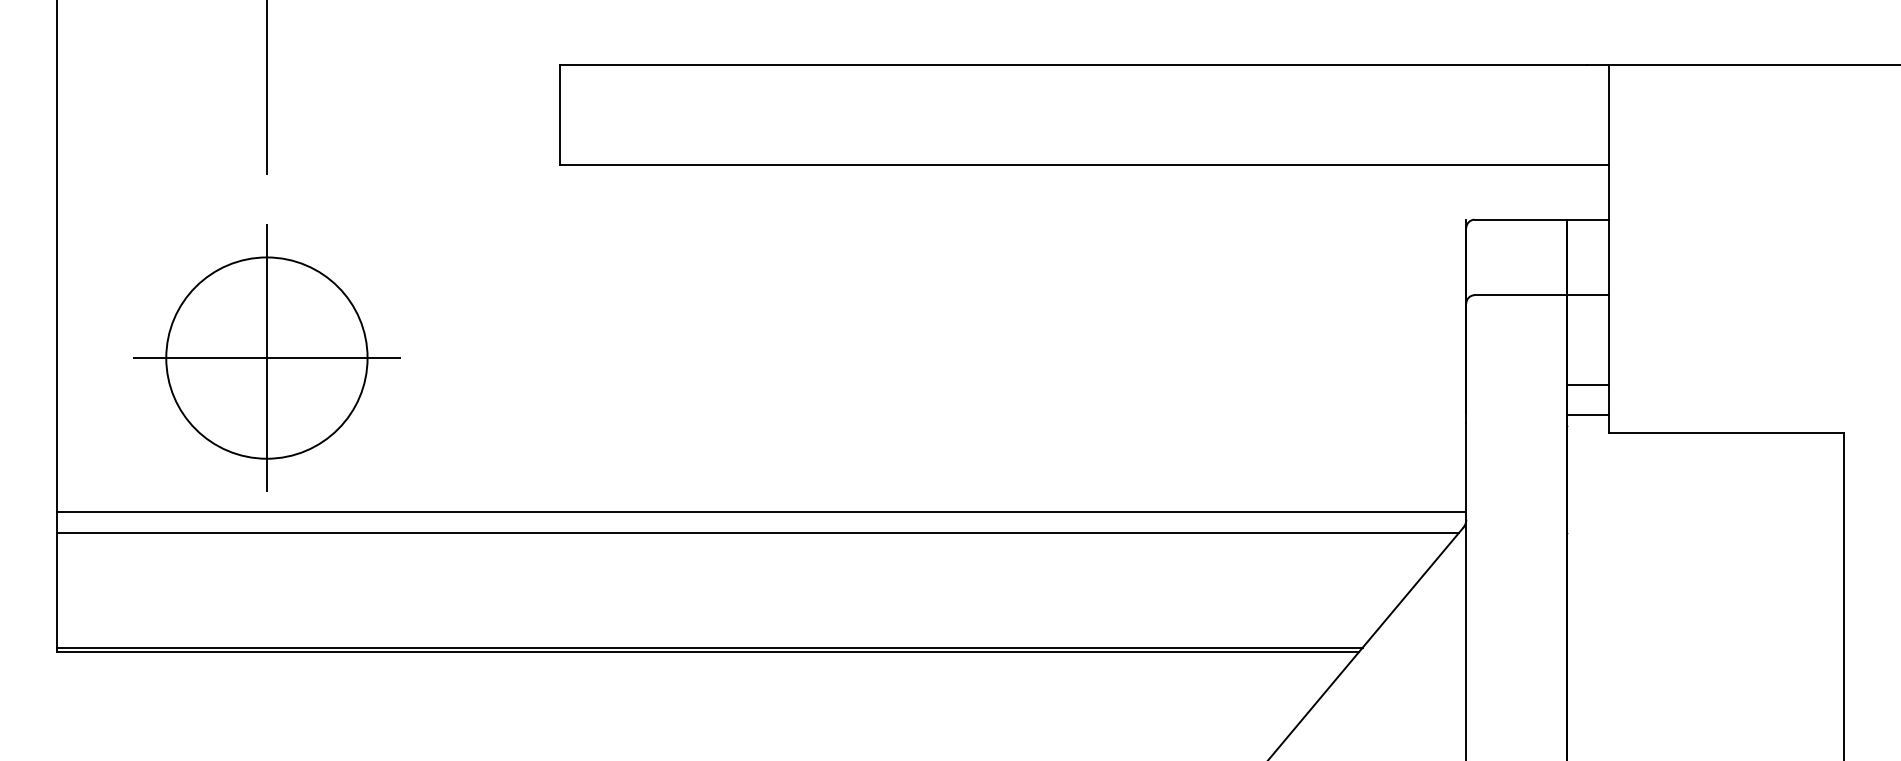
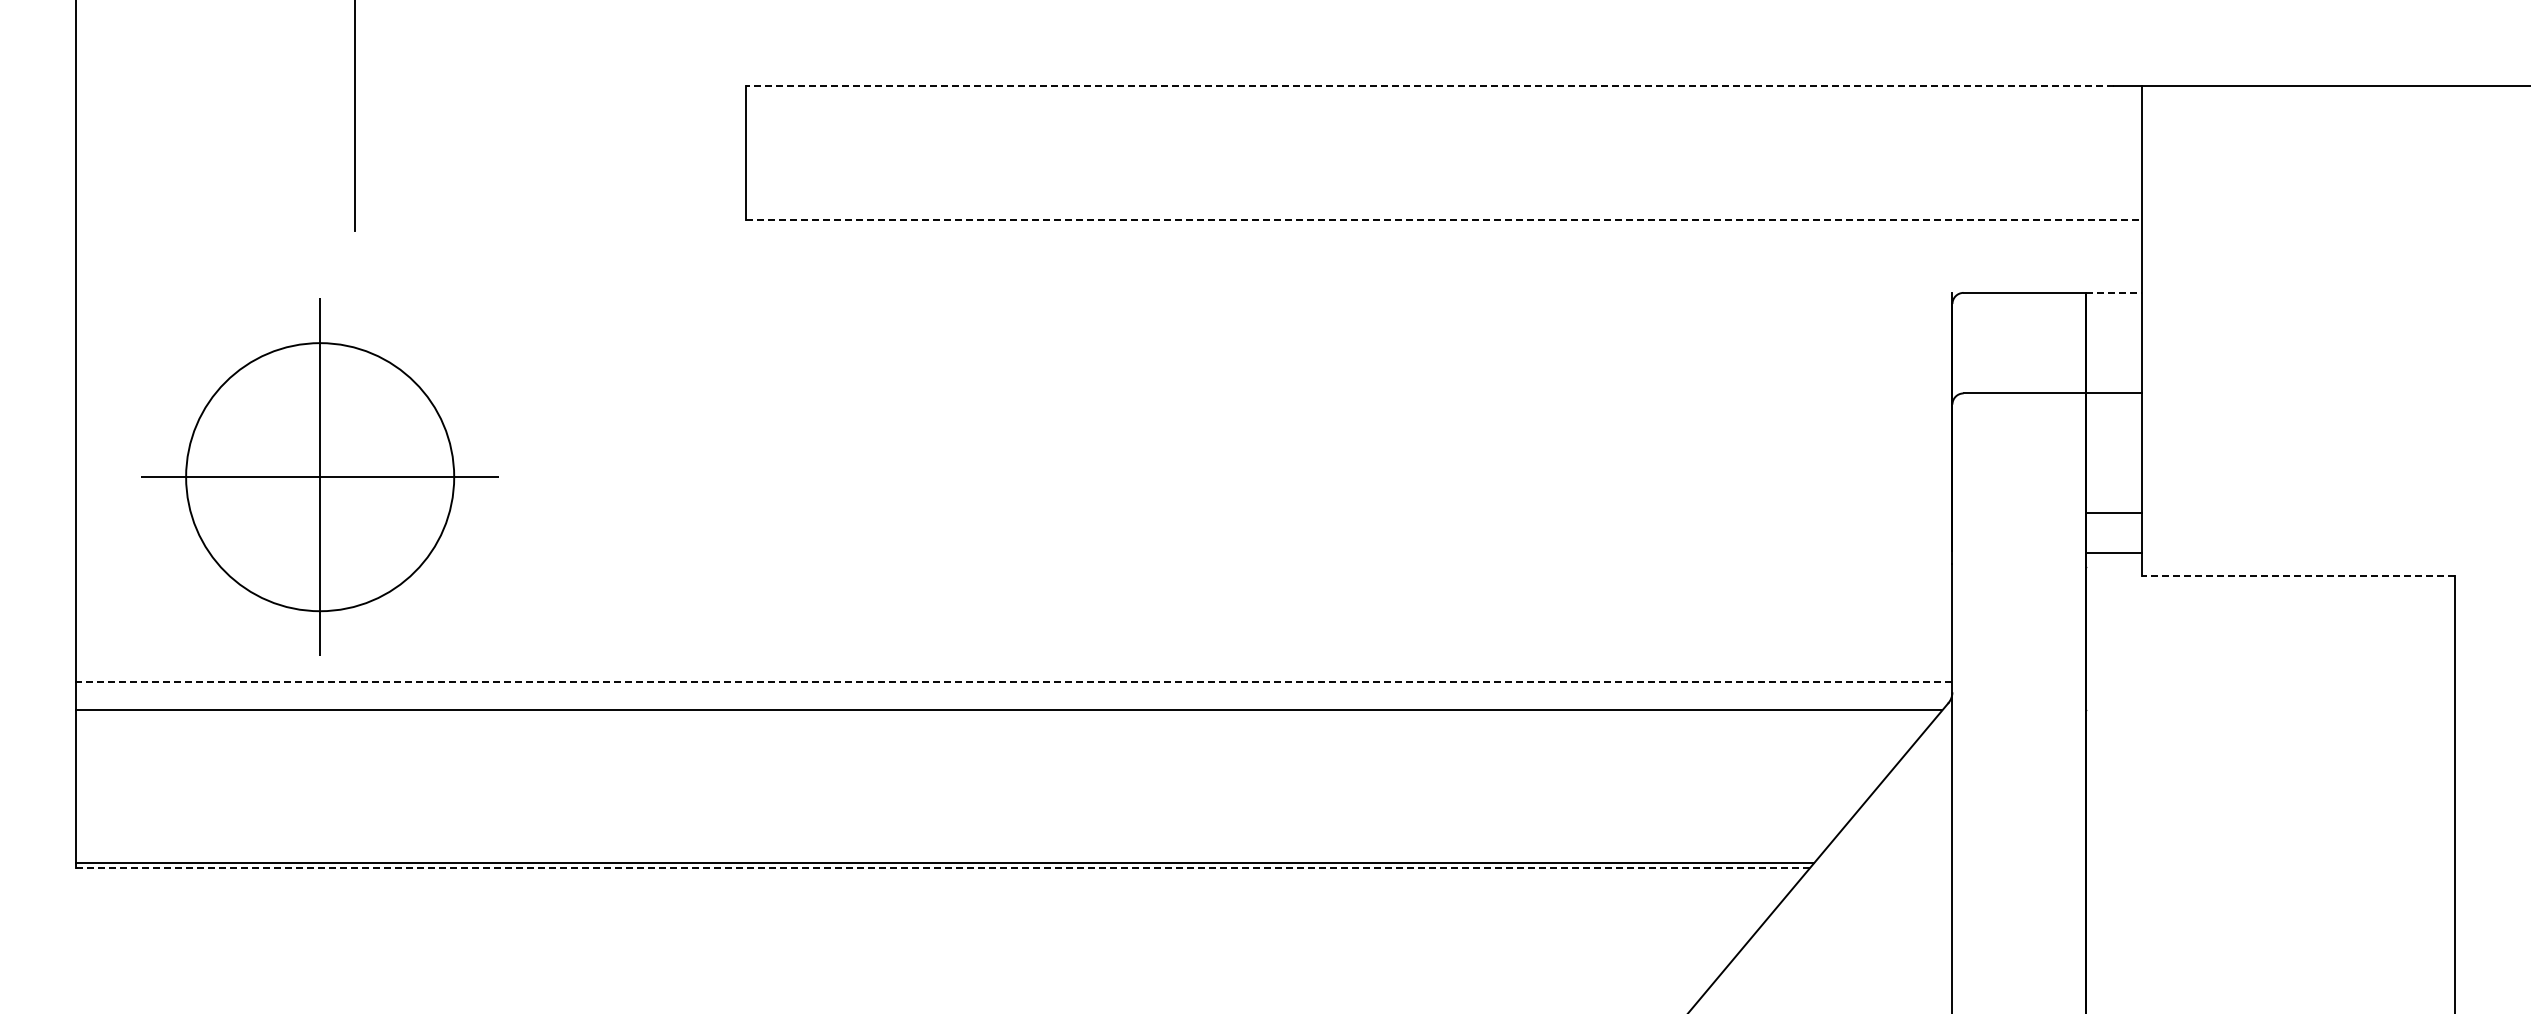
line: (1073, 64) -> (1429, 86), solid -> dashed
line: (1084, 165) -> (1444, 220), solid -> dashed
line: (1588, 219) -> (2114, 292), solid -> dashed
part: (266, 357) -> (319, 476), moved
line: (1726, 432) -> (2298, 576), solid -> dashed
line: (761, 512) -> (1013, 682), solid -> dashed
line: (708, 651) -> (943, 868), solid -> dashed

